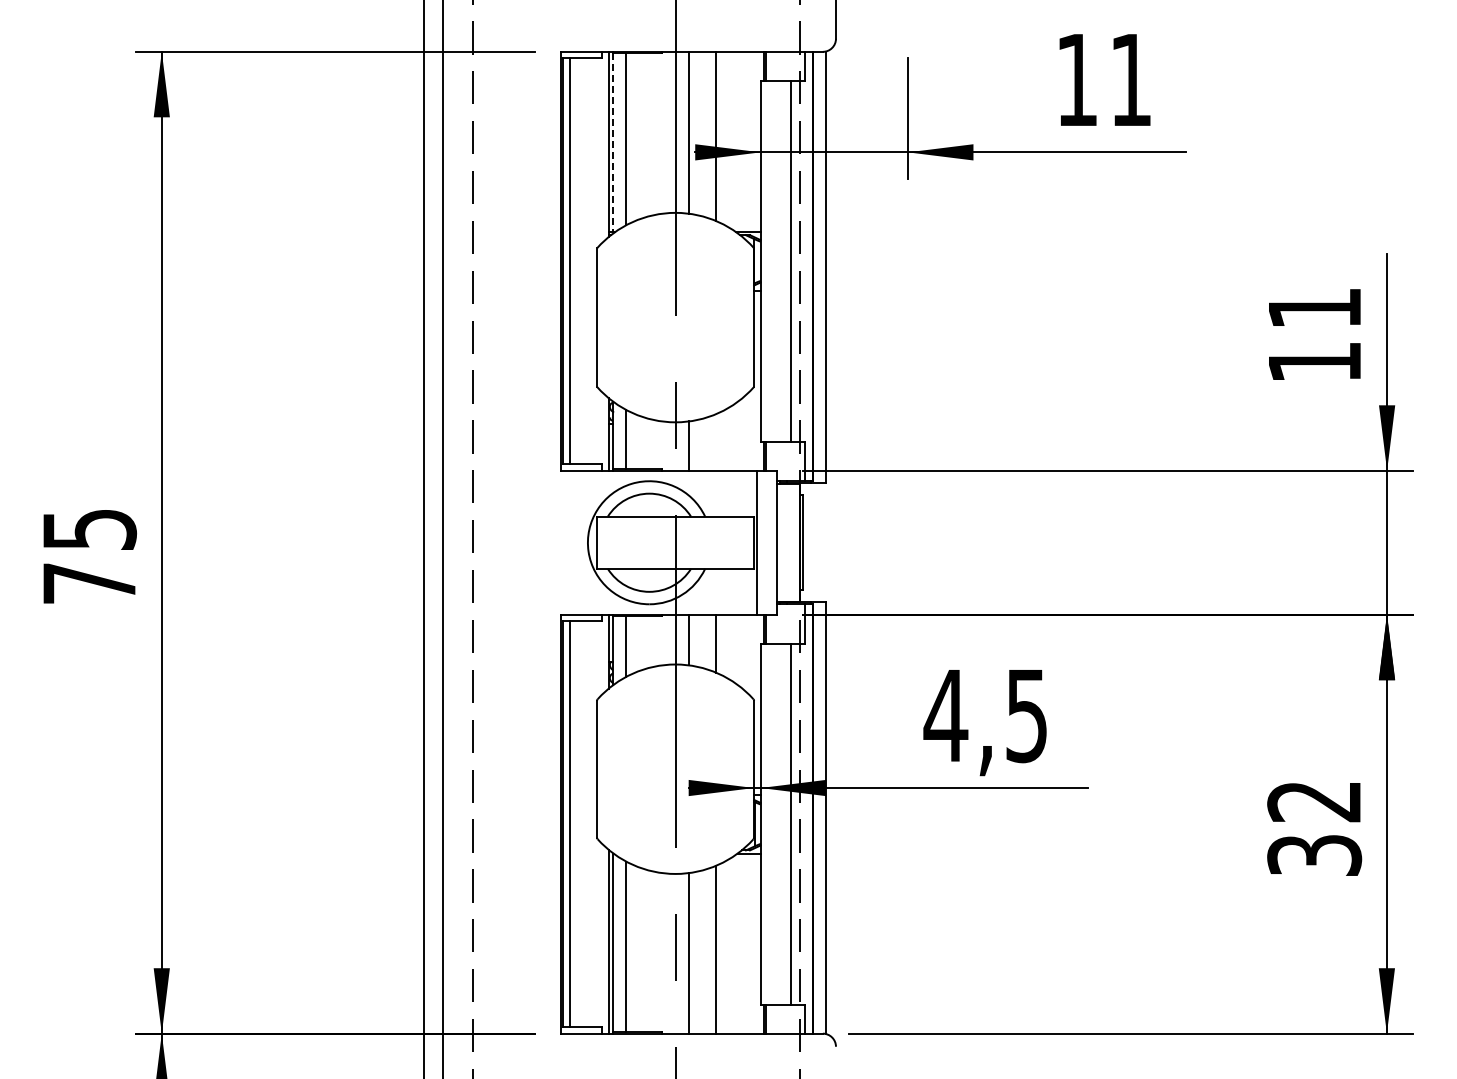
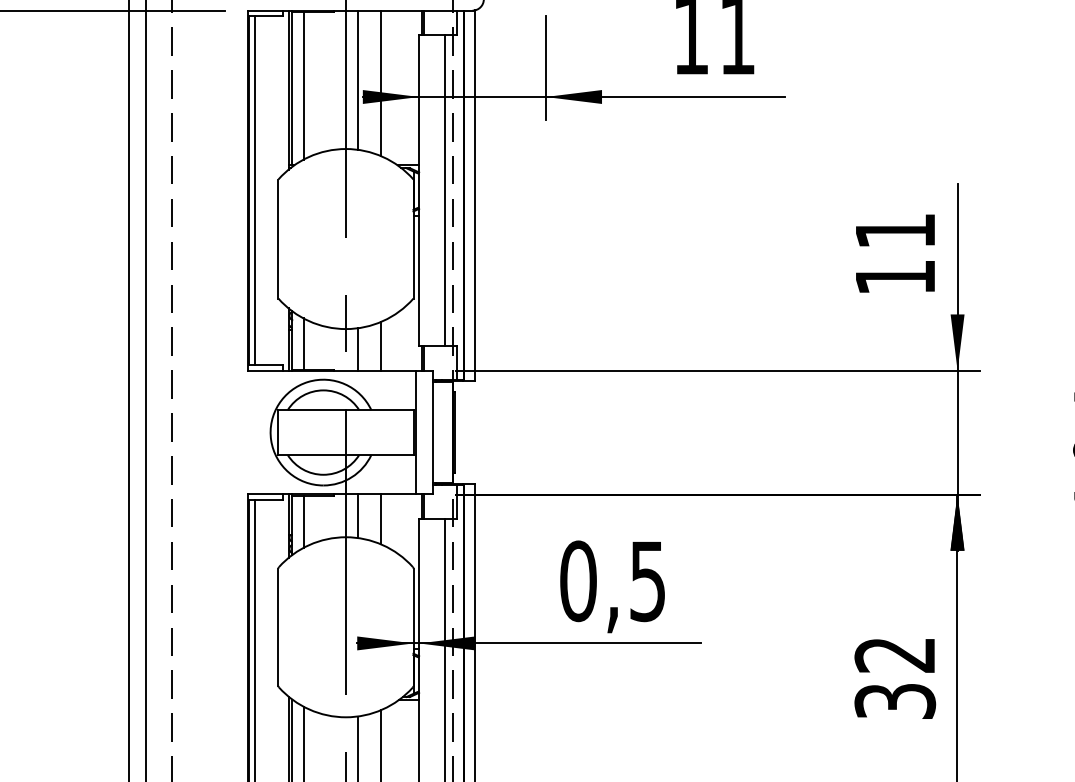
line: (613, 143) -> (292, 89), dashed -> solid
line: (716, 442) -> (381, 346), added
text: (945, 715) -> (577, 581), 4,5 -> 0,5

